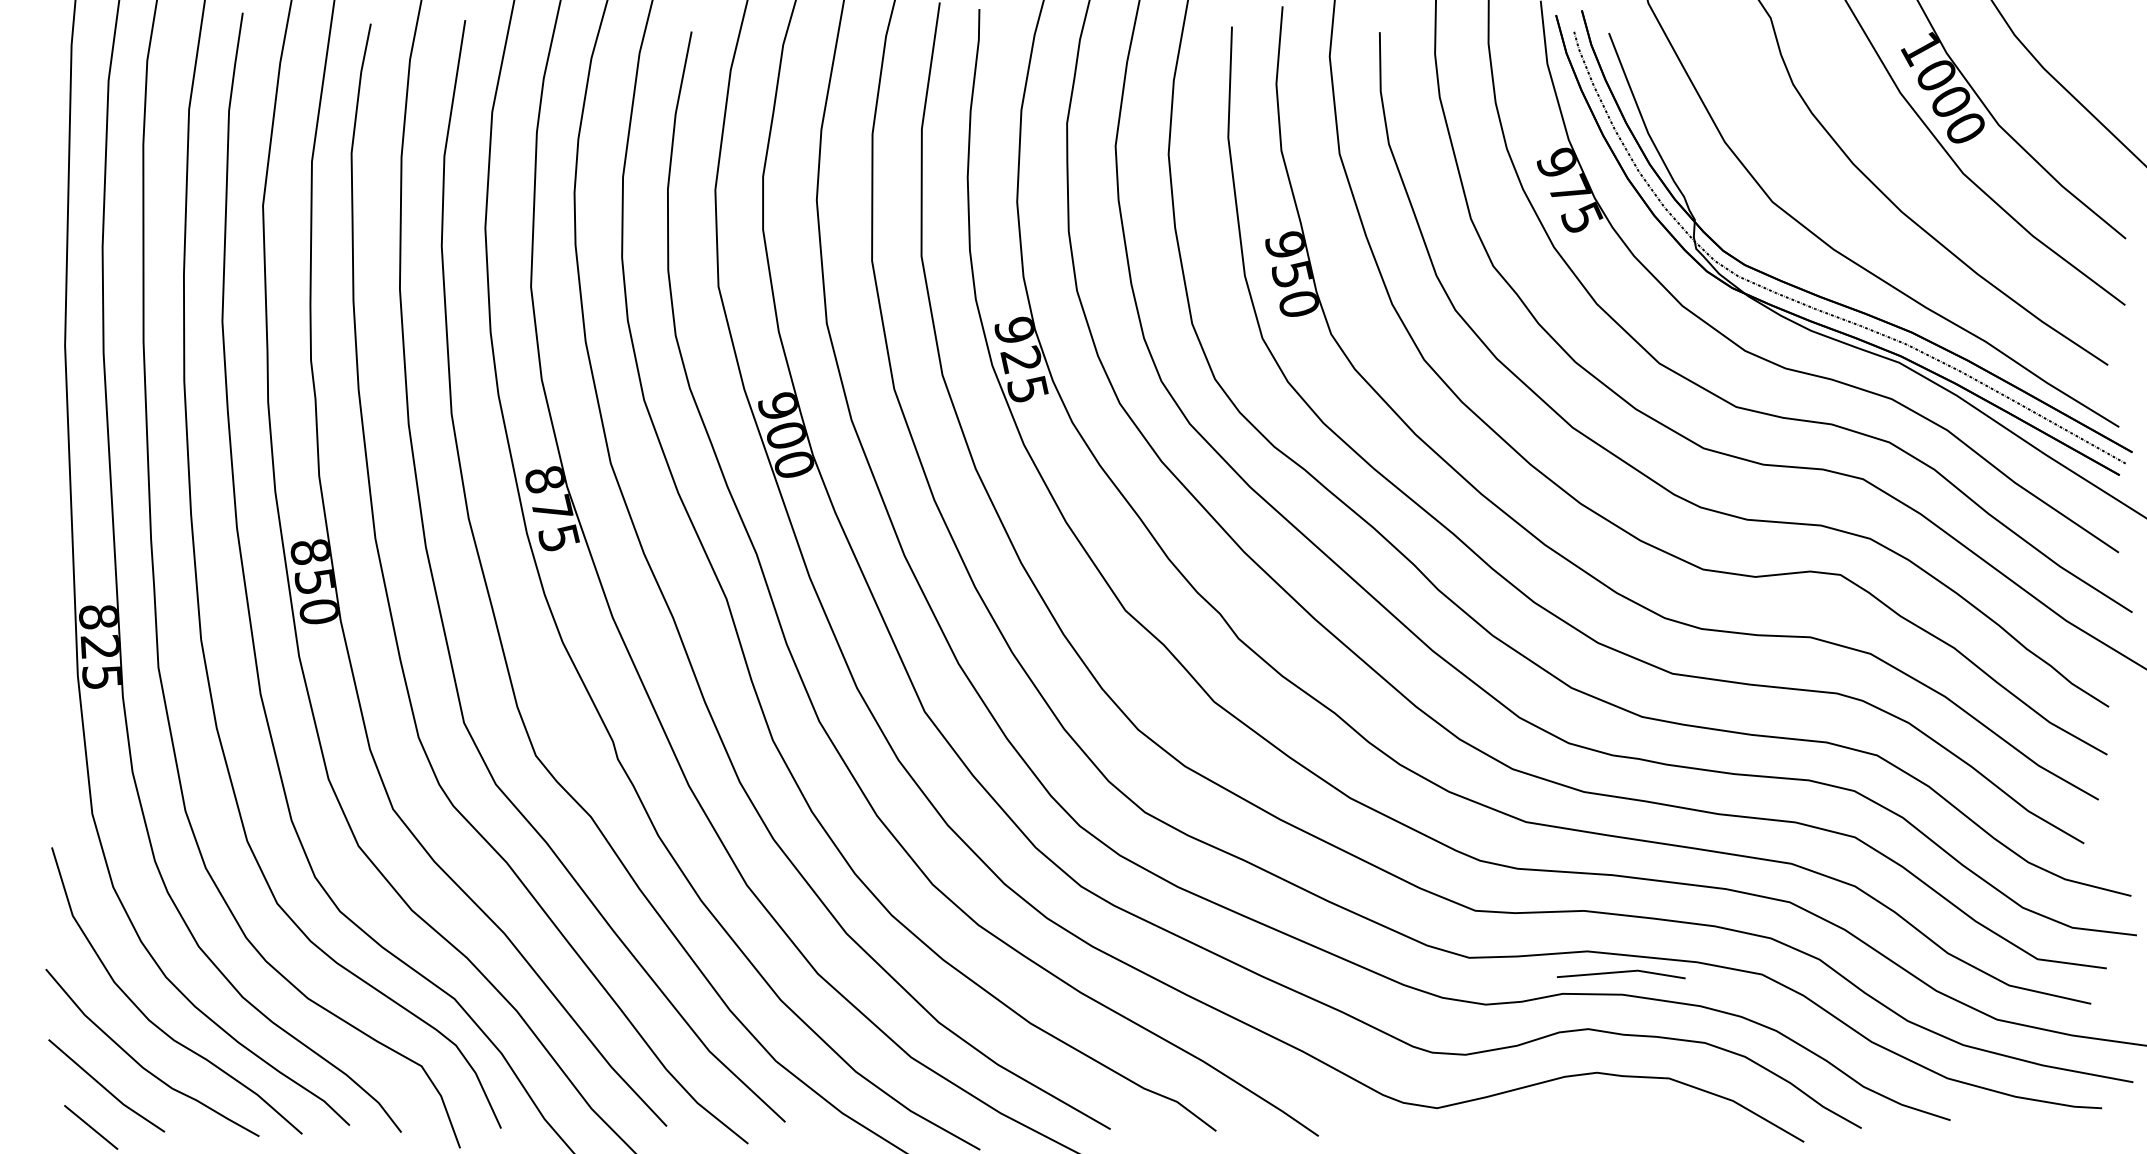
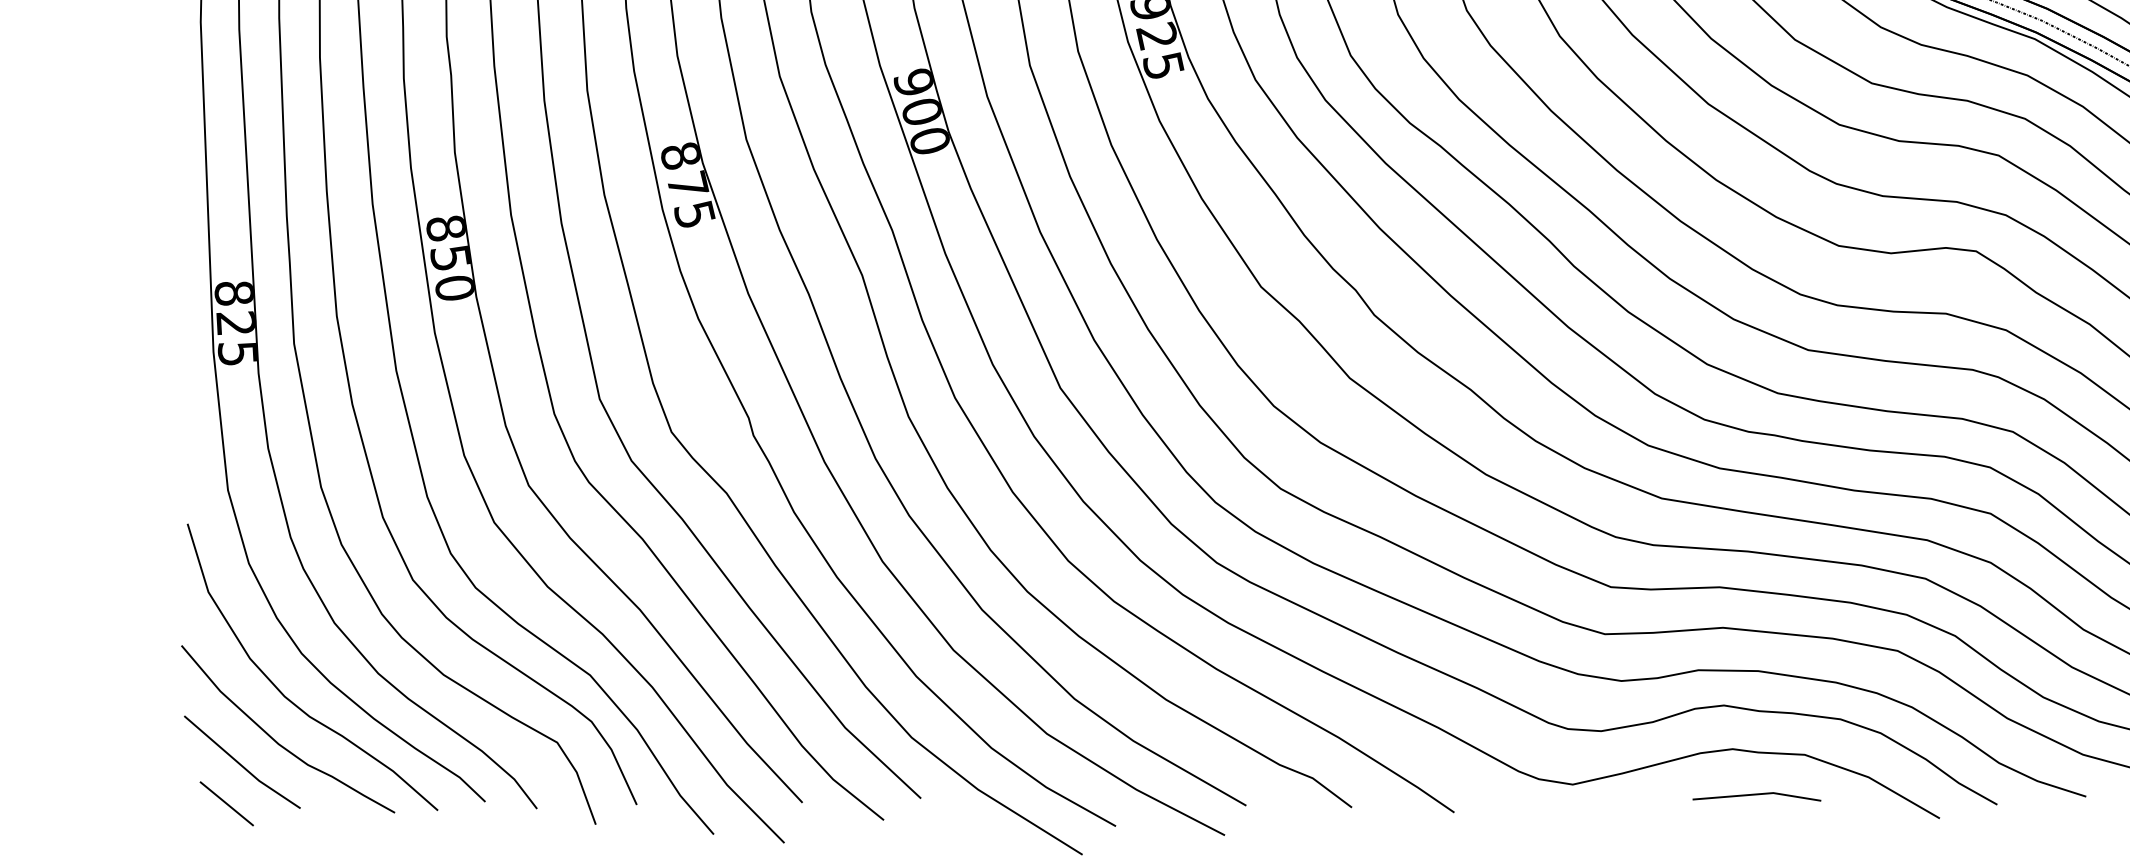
line: (1621, 972) -> (1757, 794), moved

